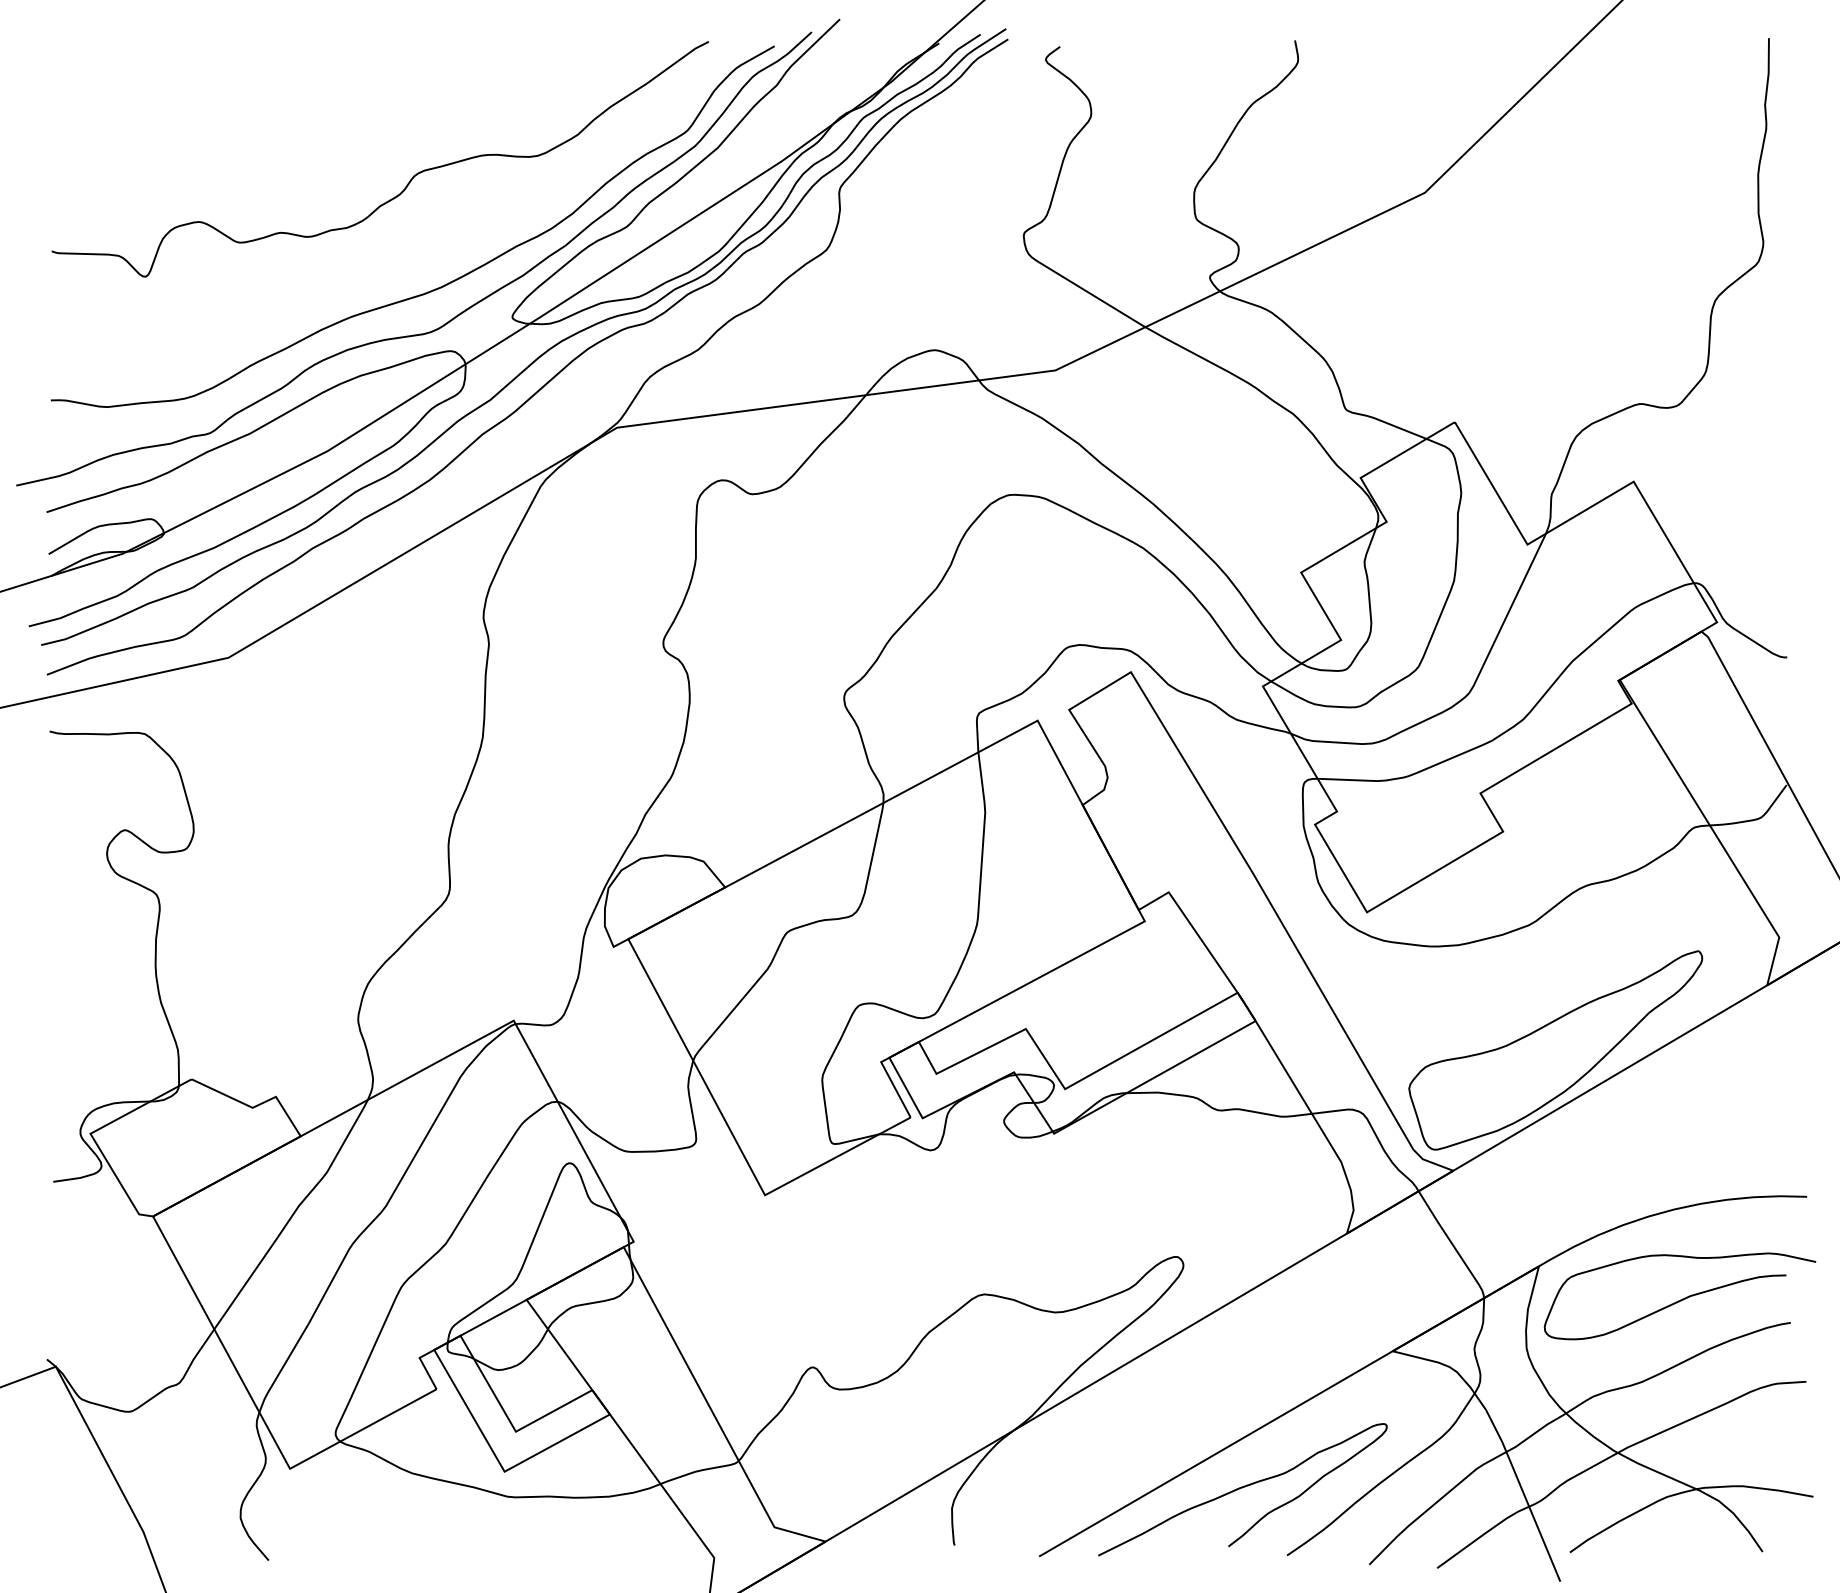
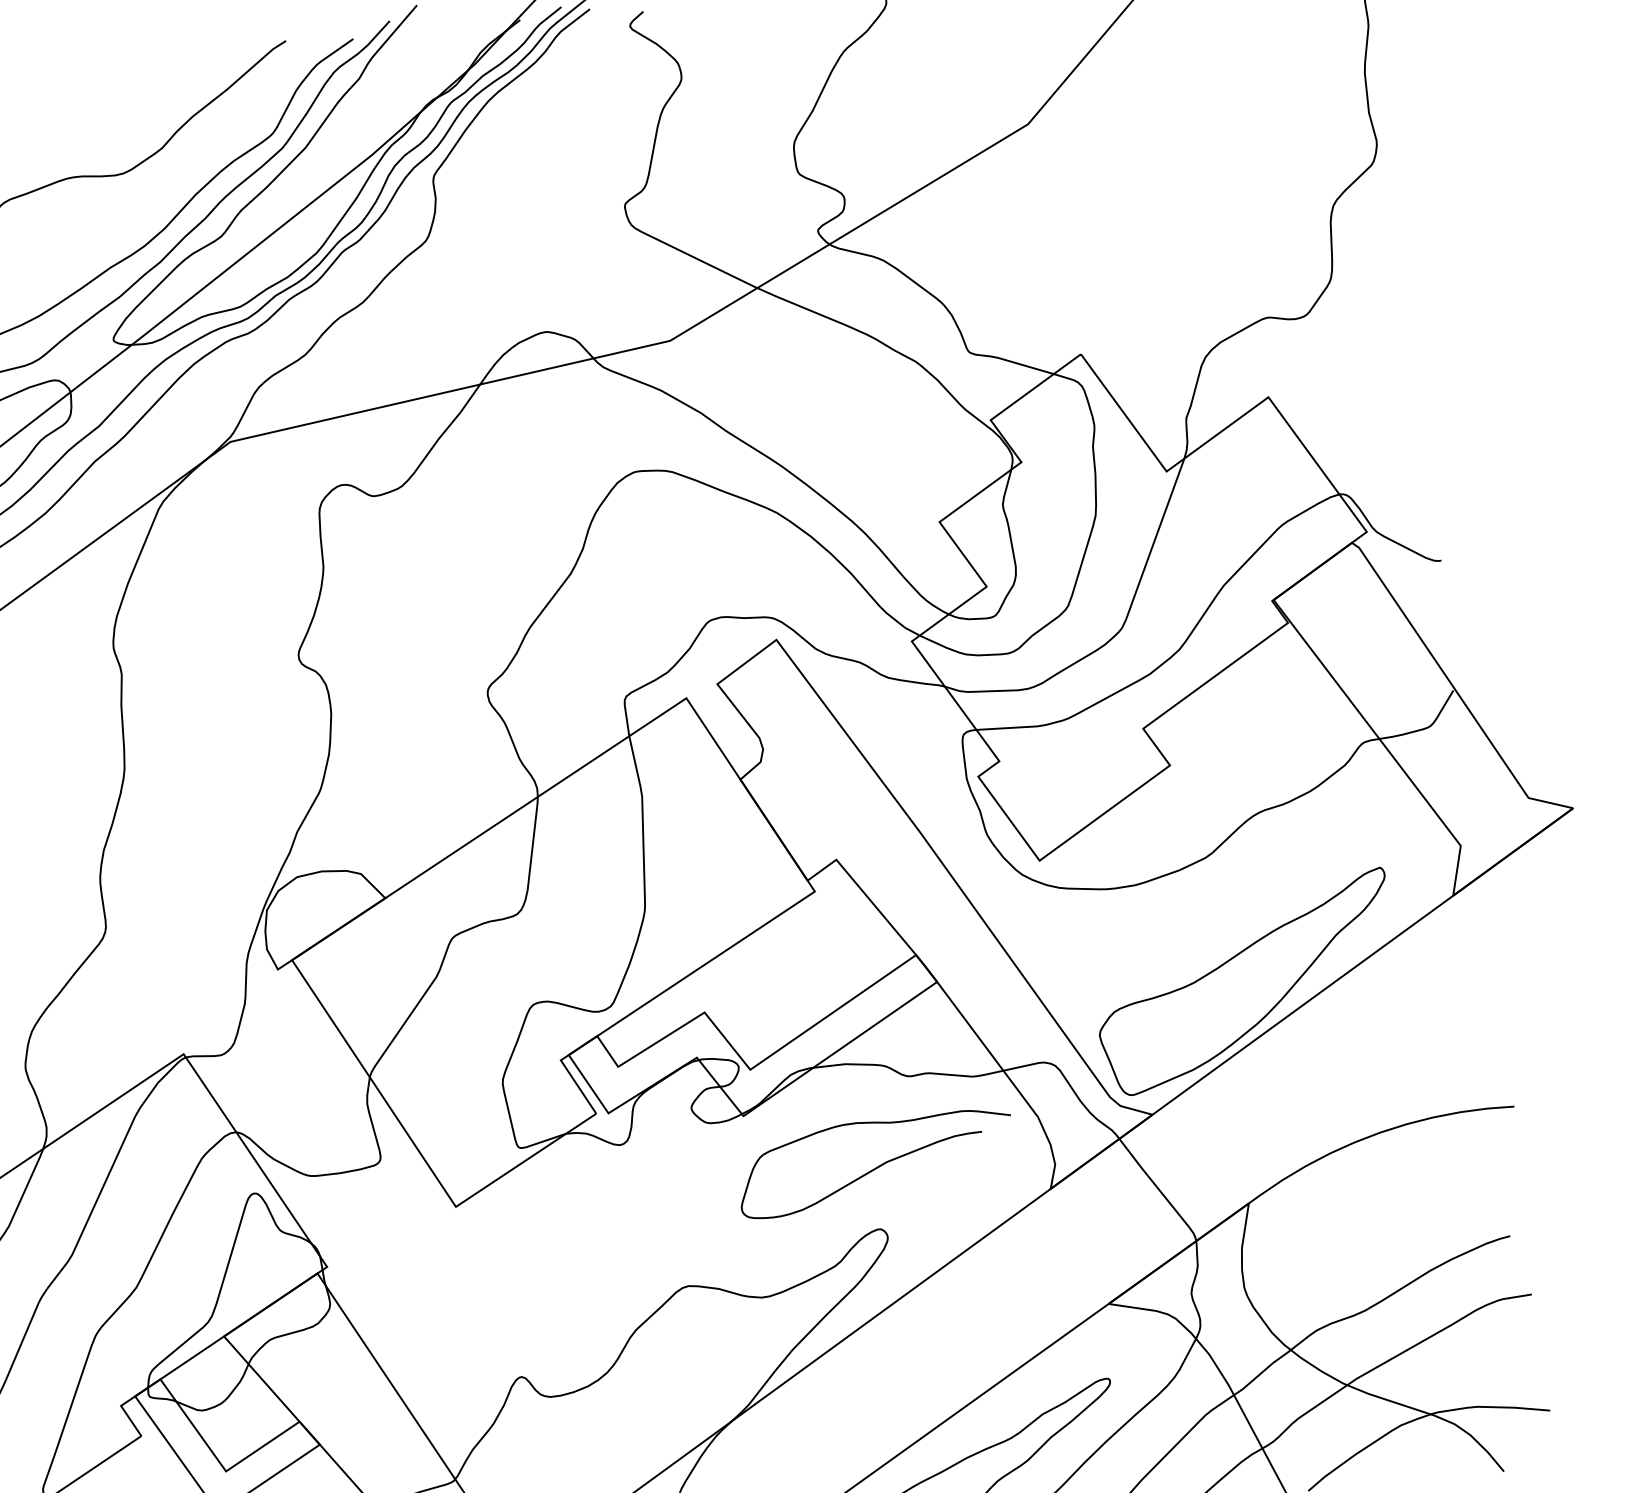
curve: (1680, 1299) -> (876, 1166), moved

